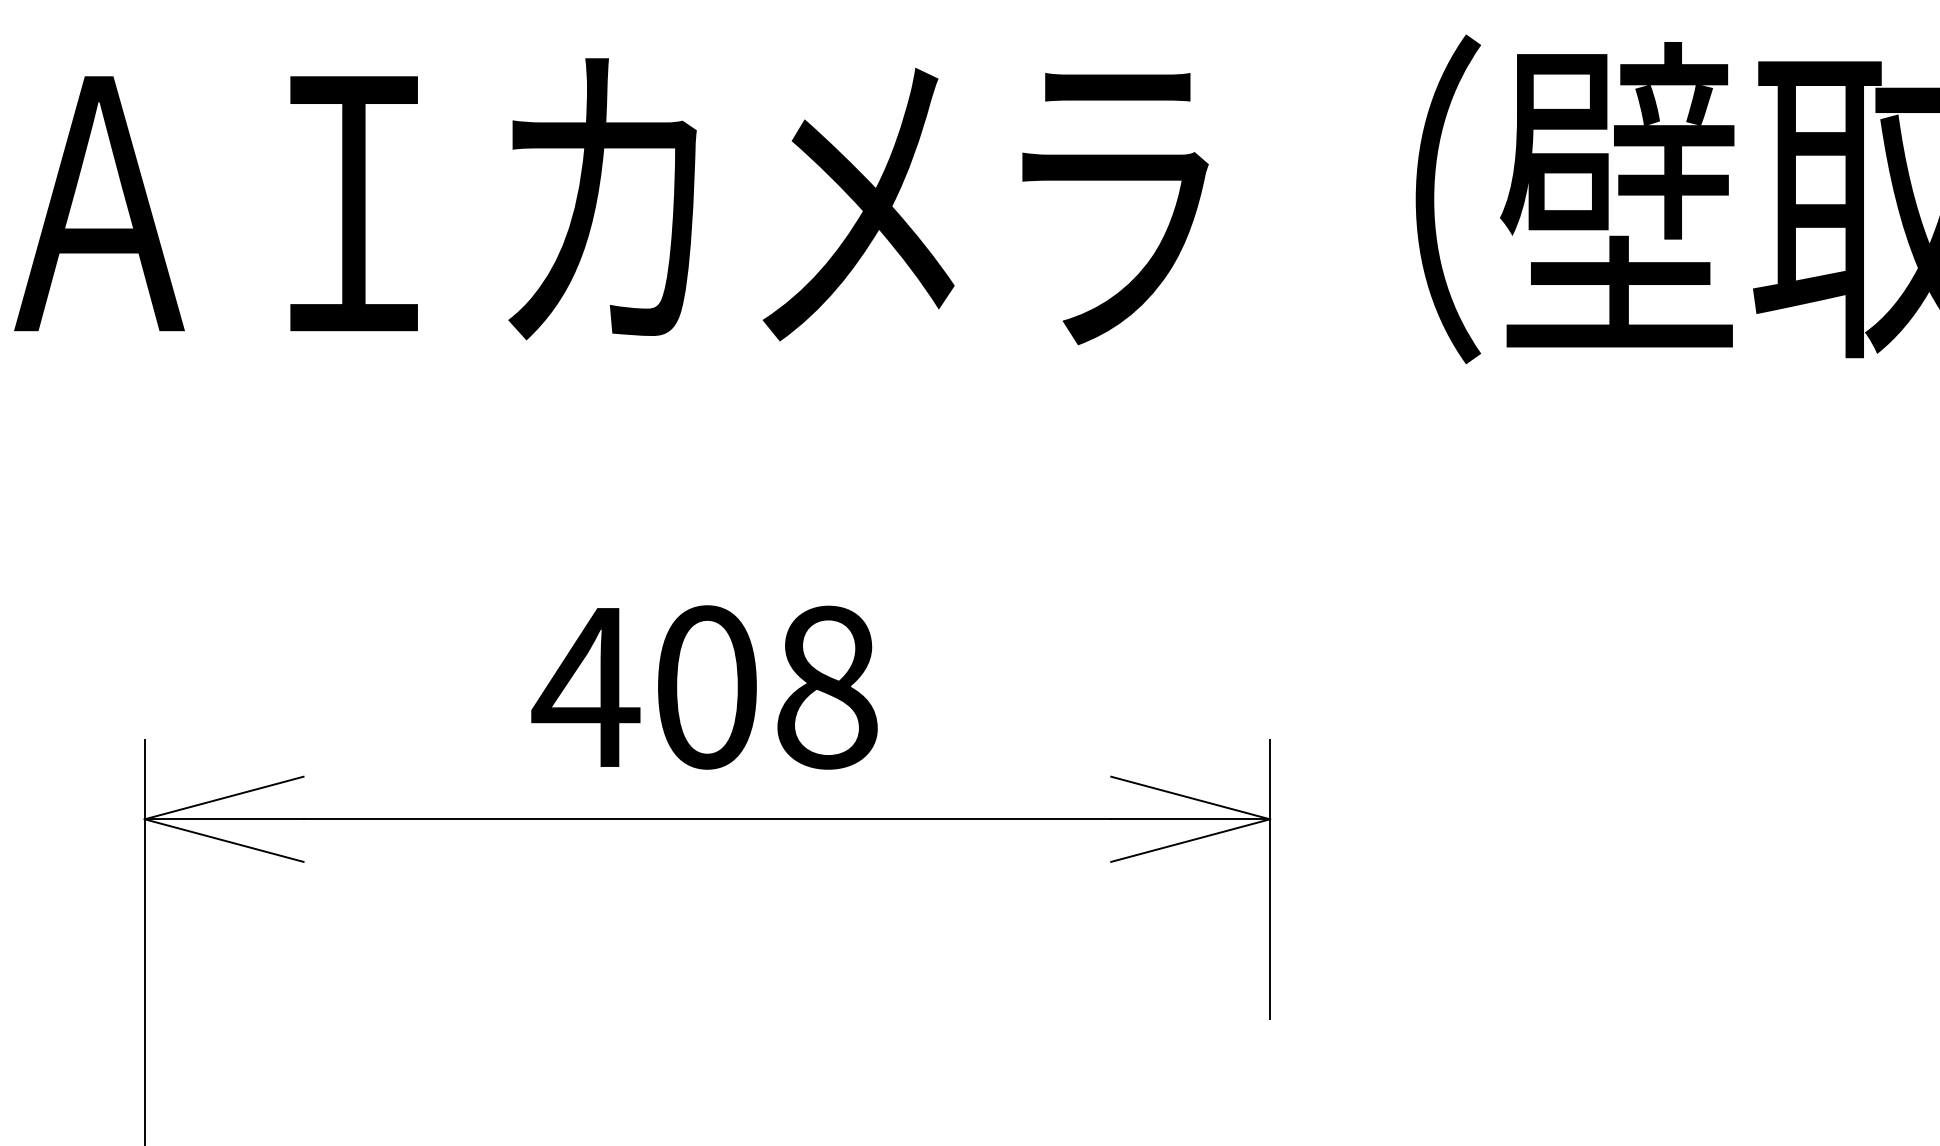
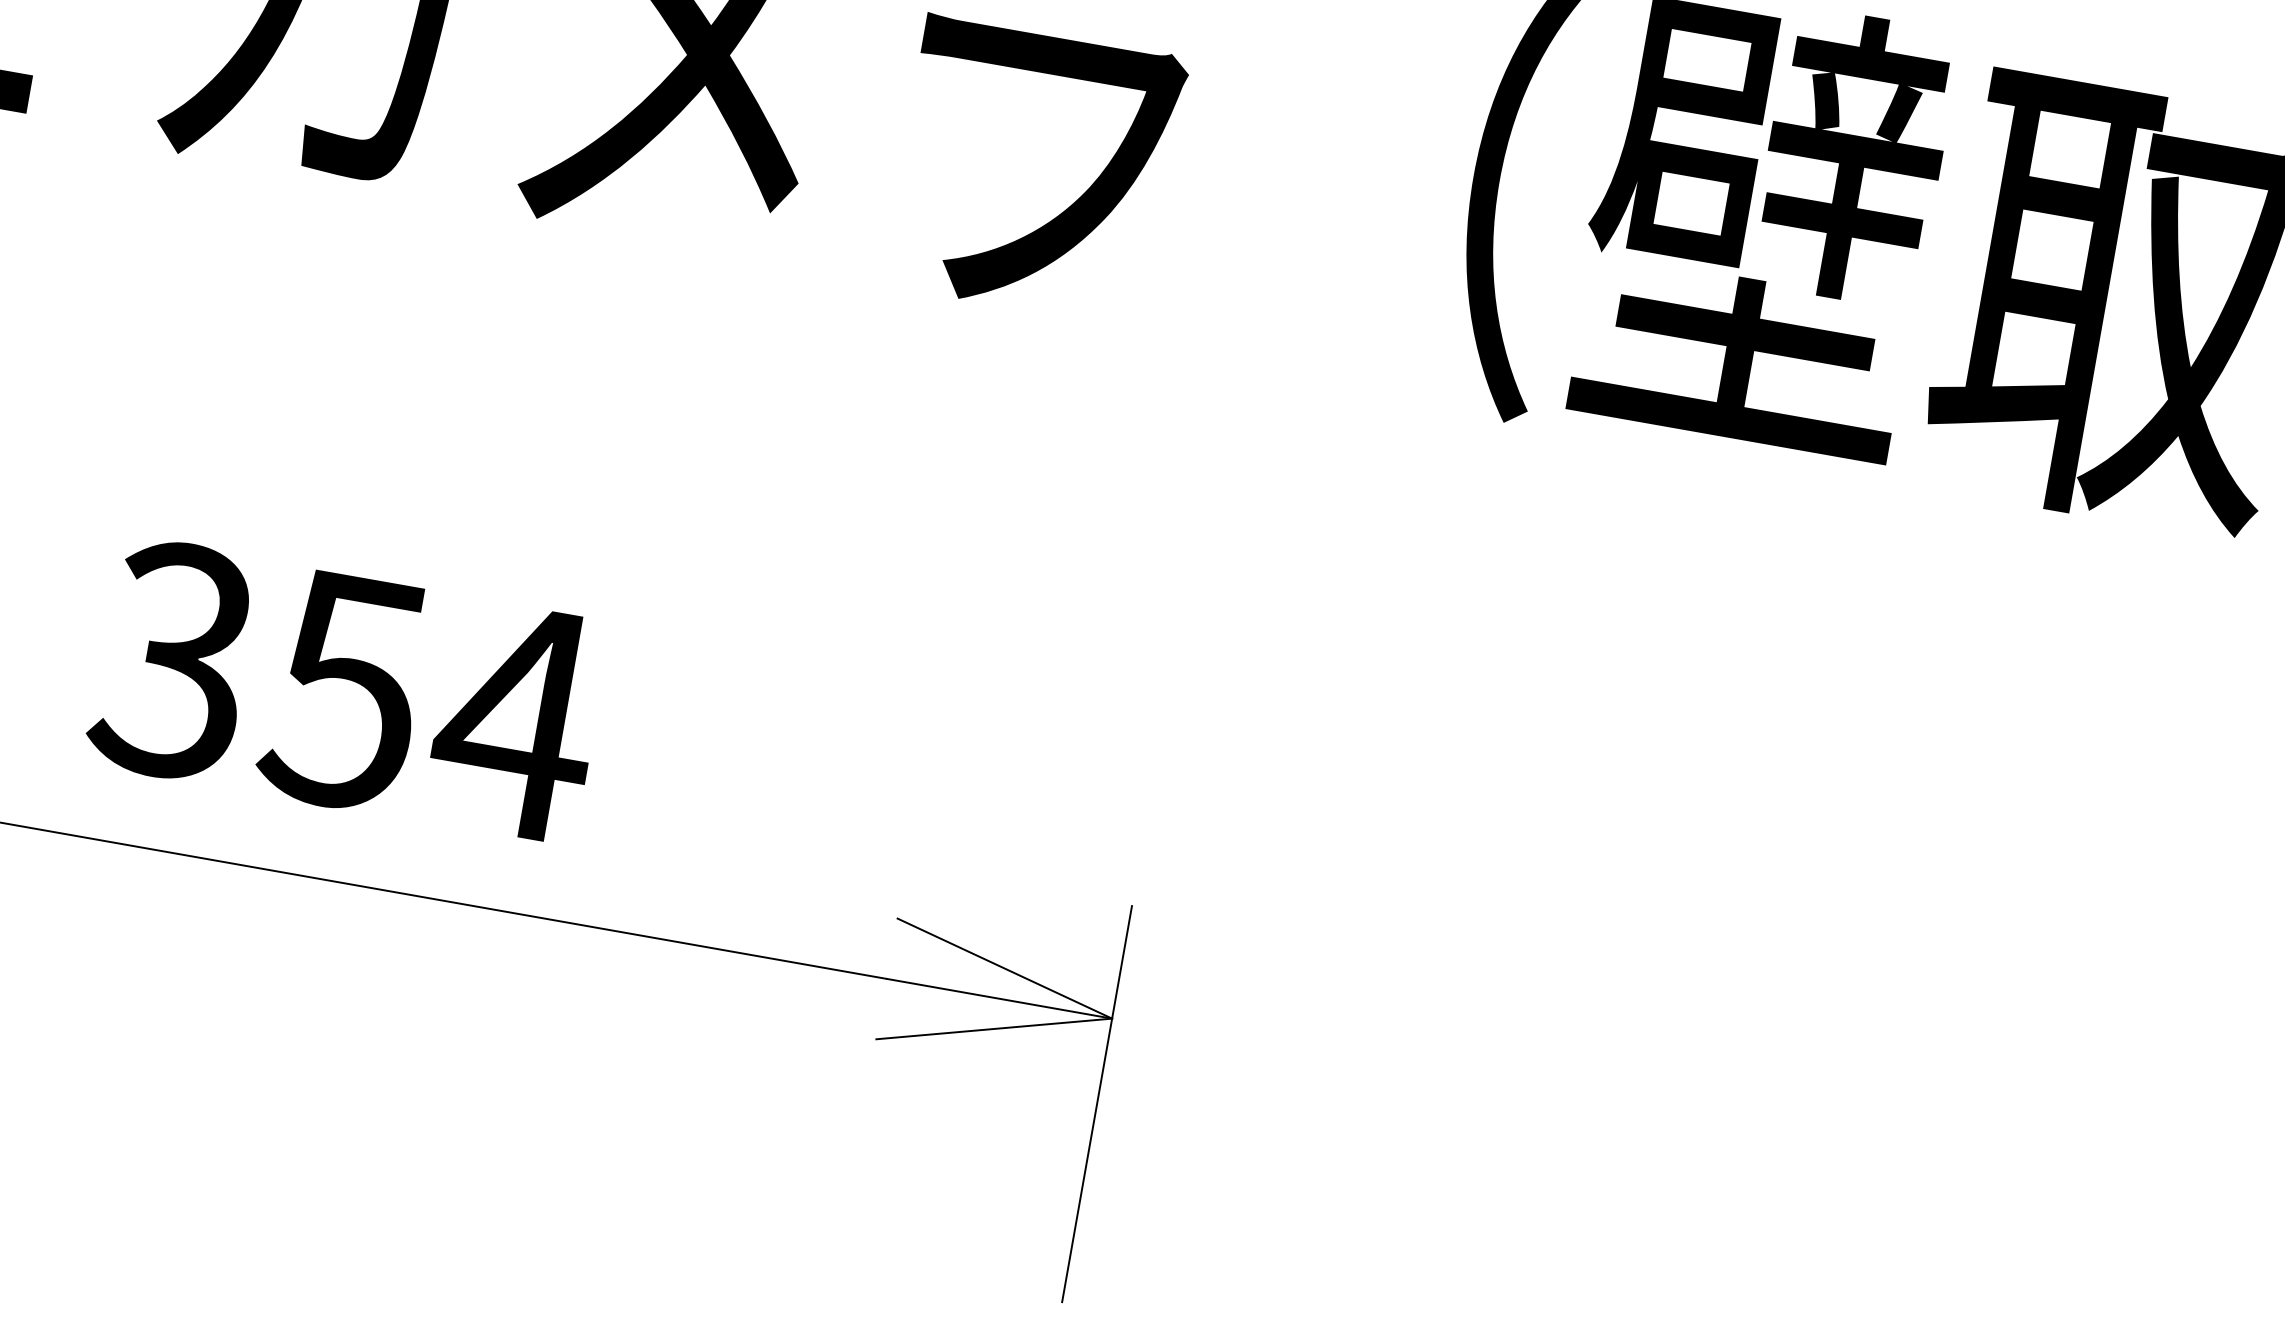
text: (705, 687) -> (344, 690), 408 -> 354

